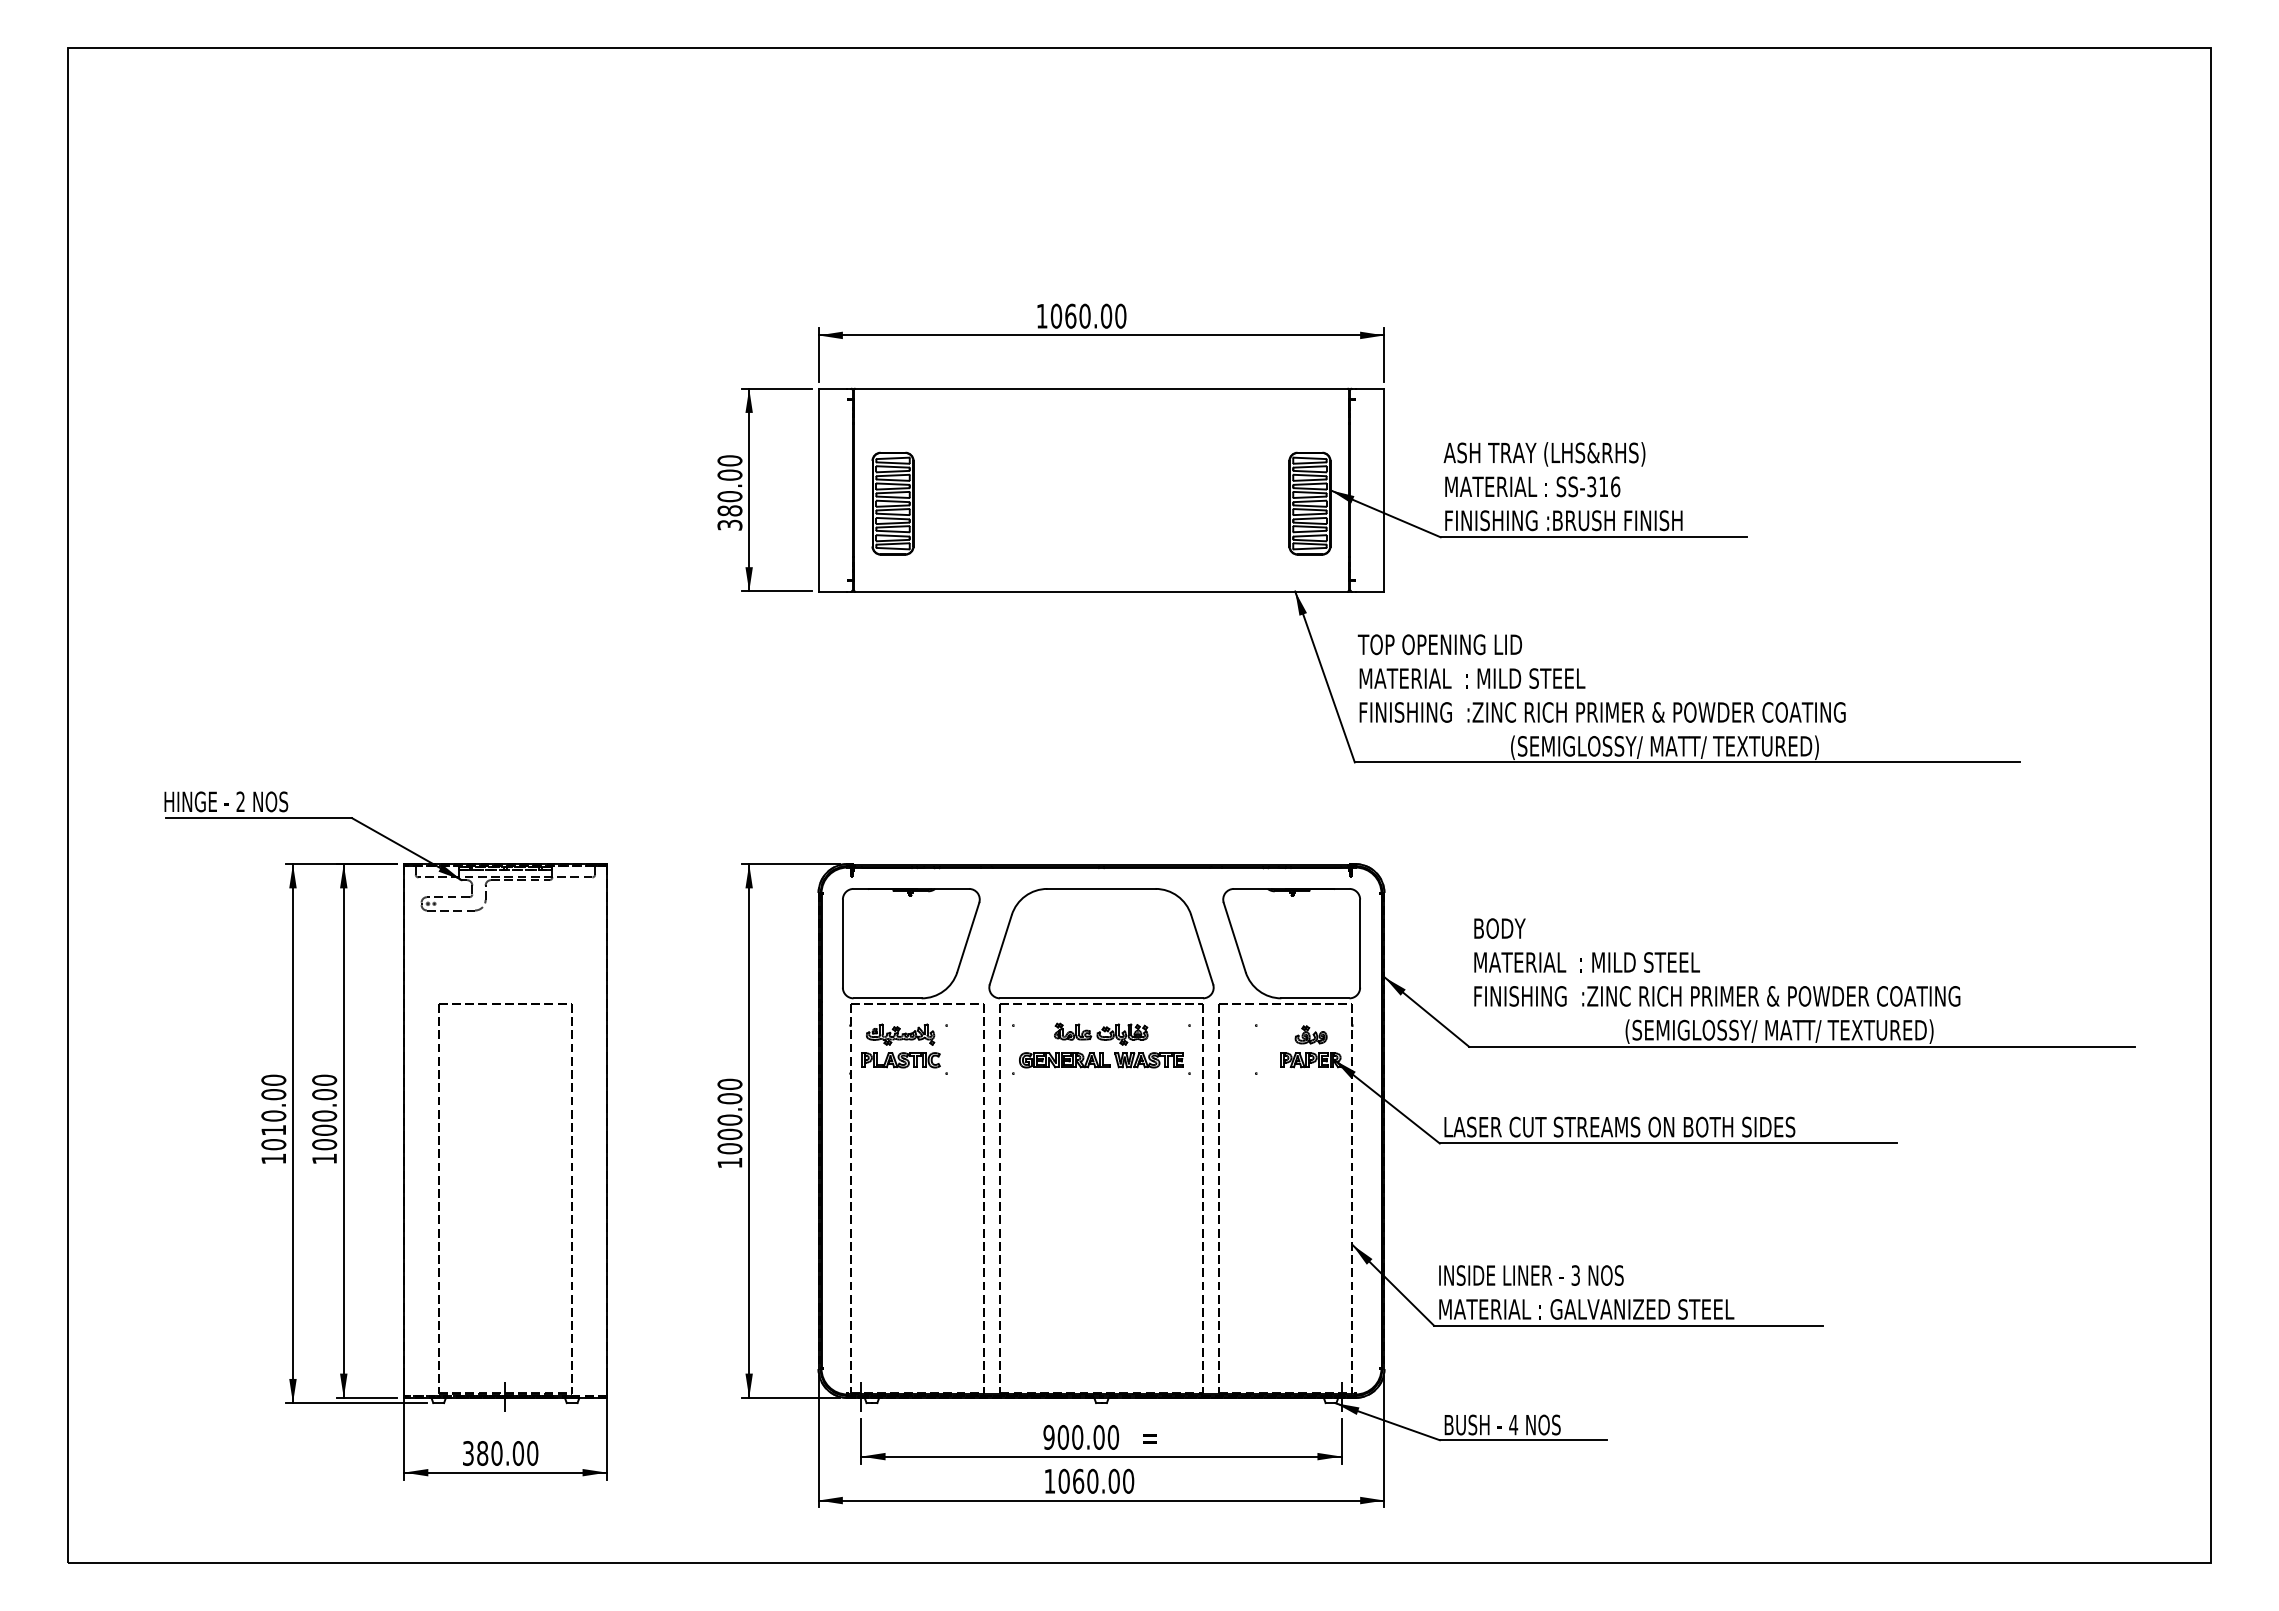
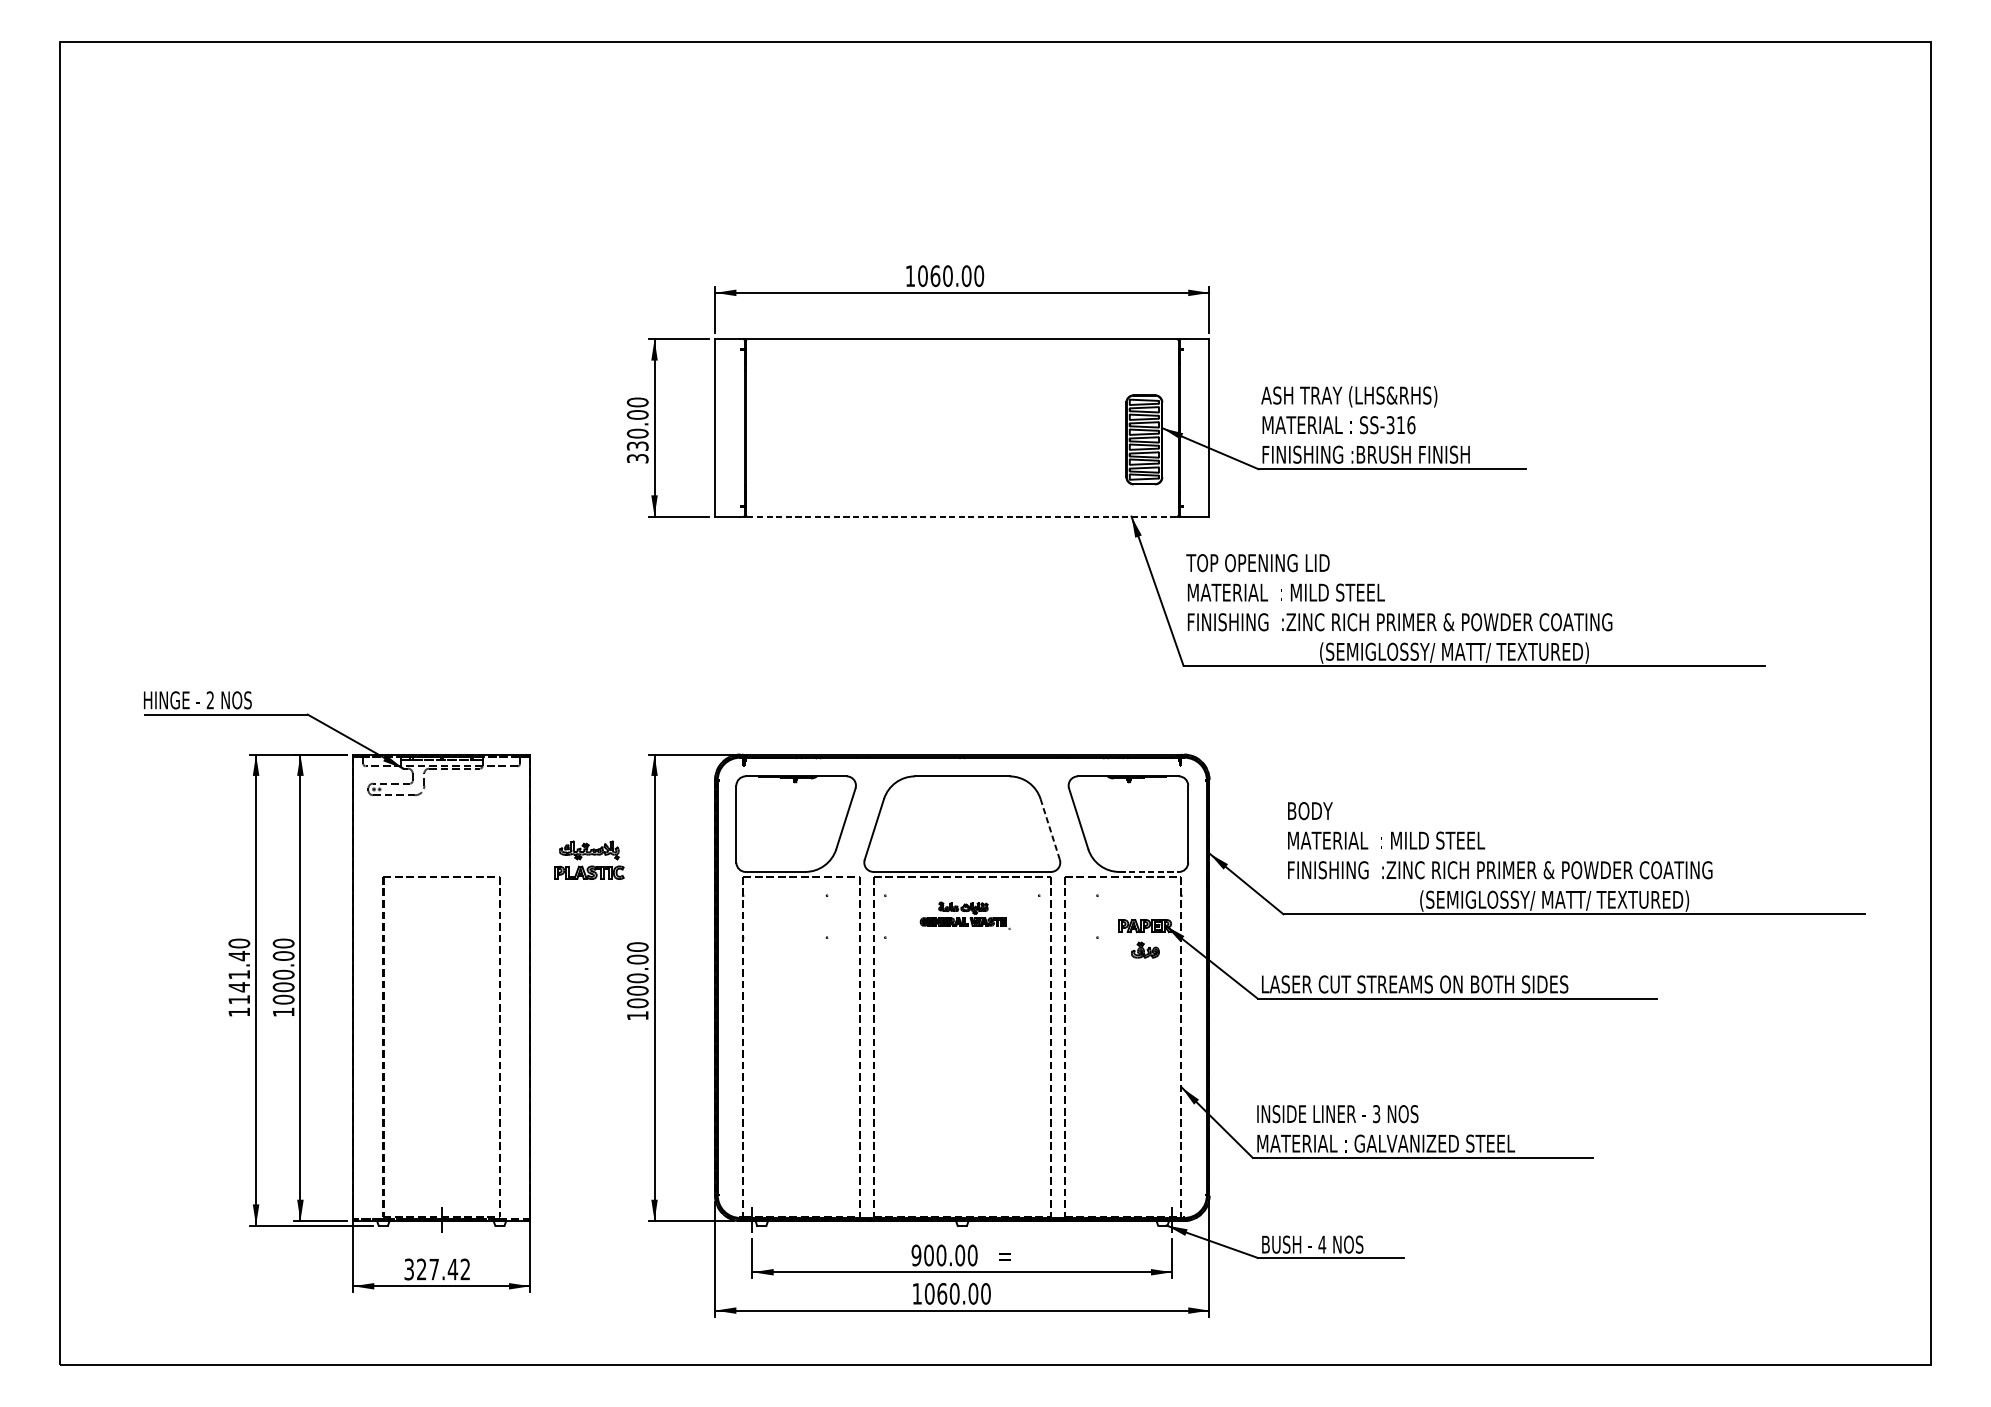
part: (892, 503) -> (779, 439), removed
text: (729, 510) -> (637, 445), 380.00 -> 330.00
line: (1102, 591) -> (963, 516), solid -> dashed
line: (1202, 949) -> (1050, 829), solid -> dashed
line: (1315, 998) -> (1149, 872), solid -> dashed
part: (1310, 1034) -> (1144, 949), moved
part: (900, 1045) -> (589, 859), moved
part: (1104, 1048) -> (964, 915), size x0.6
text: (273, 1119) -> (239, 977), 1010.00 -> 1141.40
text: (507, 1453) -> (443, 1269), 380.00 -> 327.42

